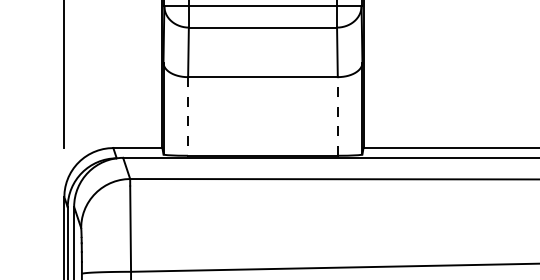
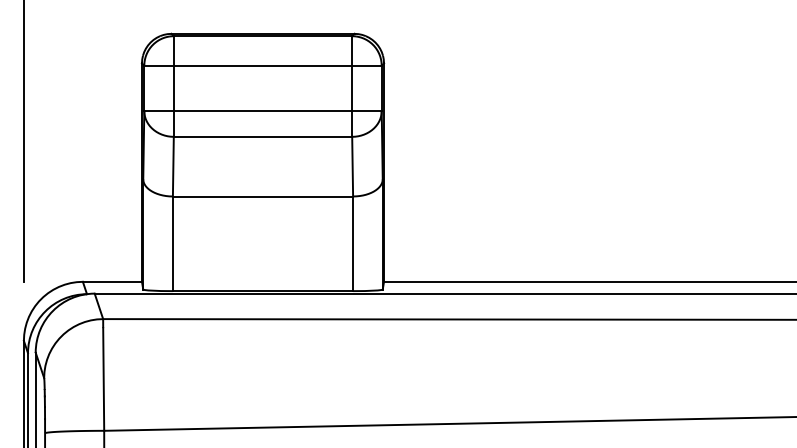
line: (338, 116) -> (353, 243), dashed -> solid
line: (187, 117) -> (172, 244), dashed -> solid

